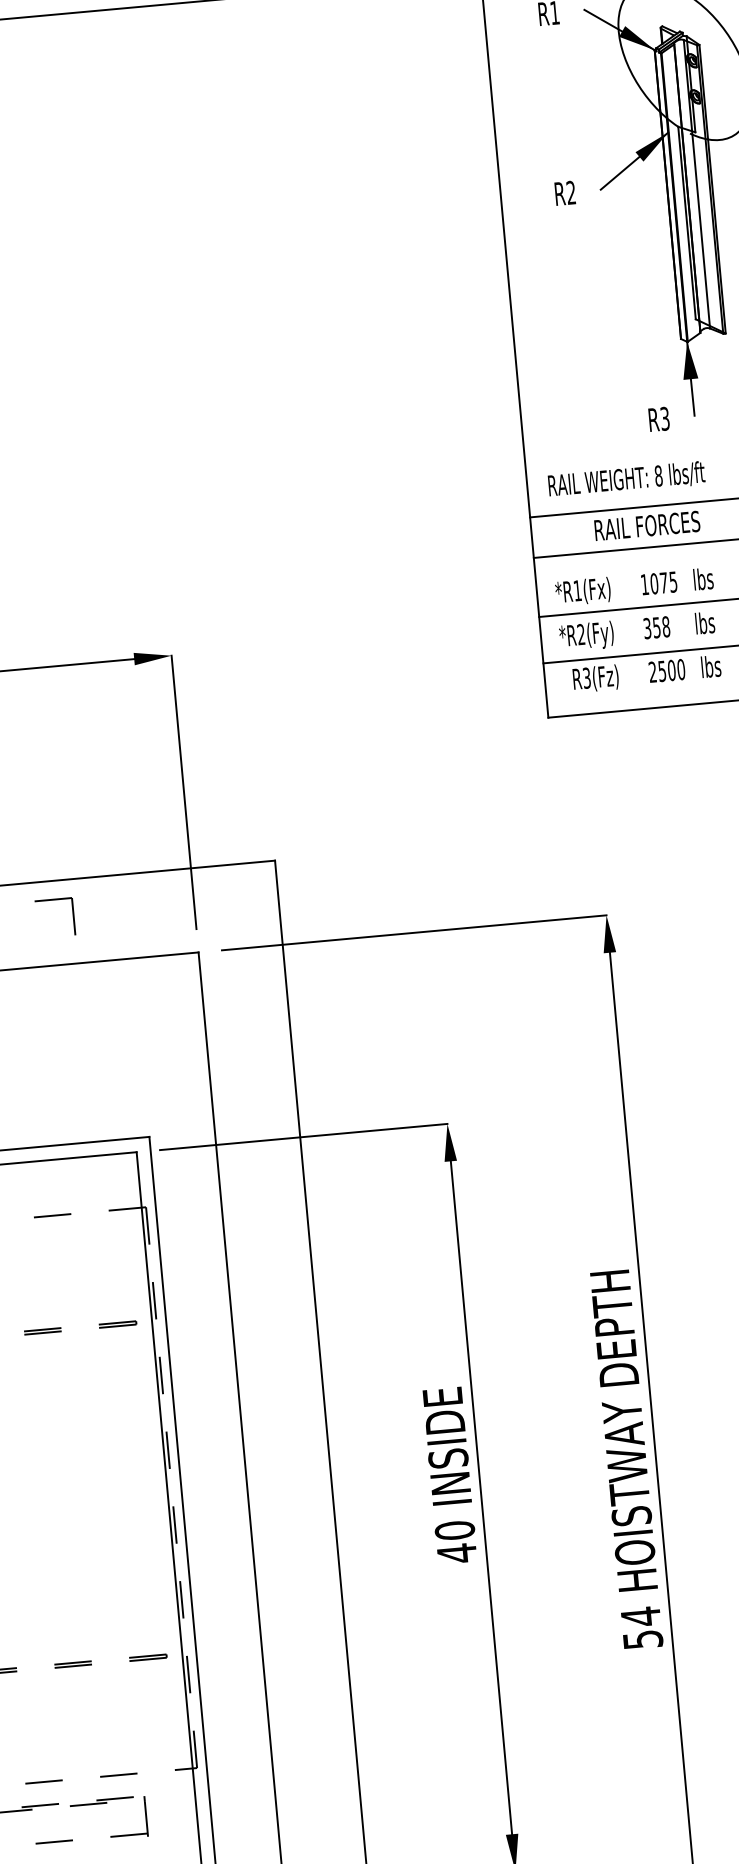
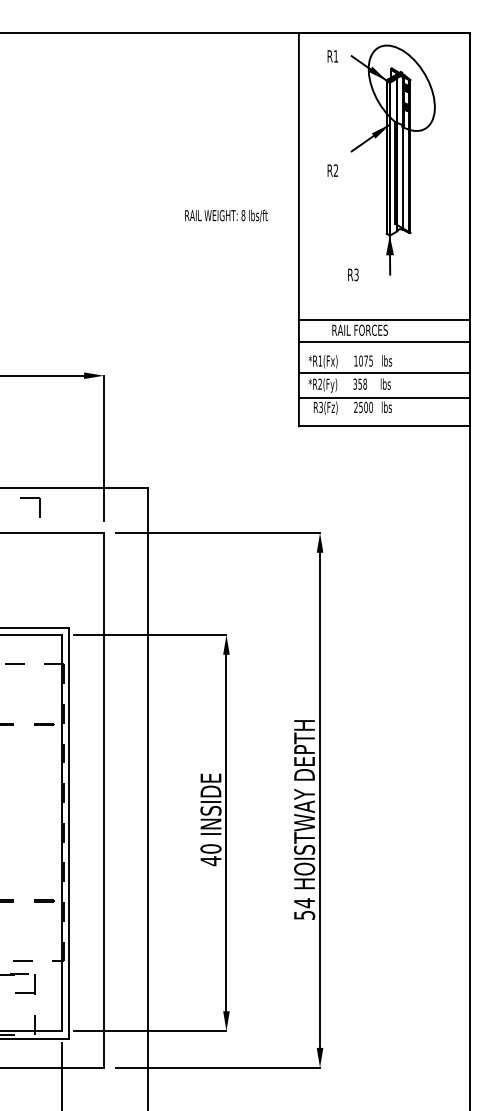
text: (564, 193) -> (332, 170), moved
text: (659, 418) -> (353, 274), moved
text: (626, 478) -> (226, 215), moved

